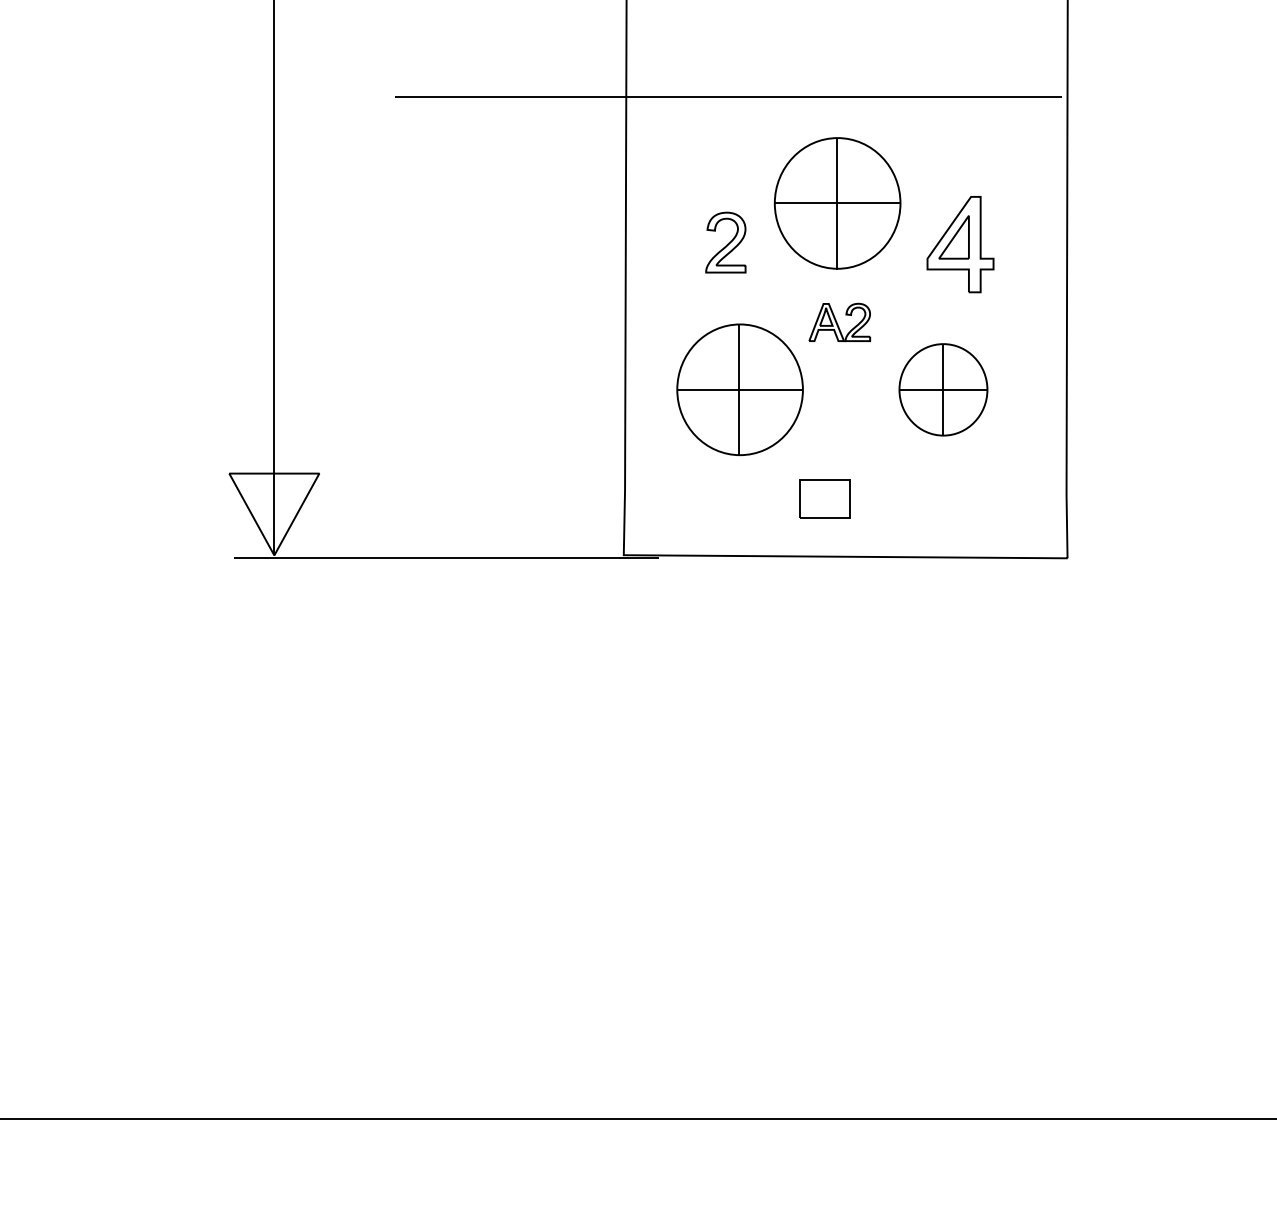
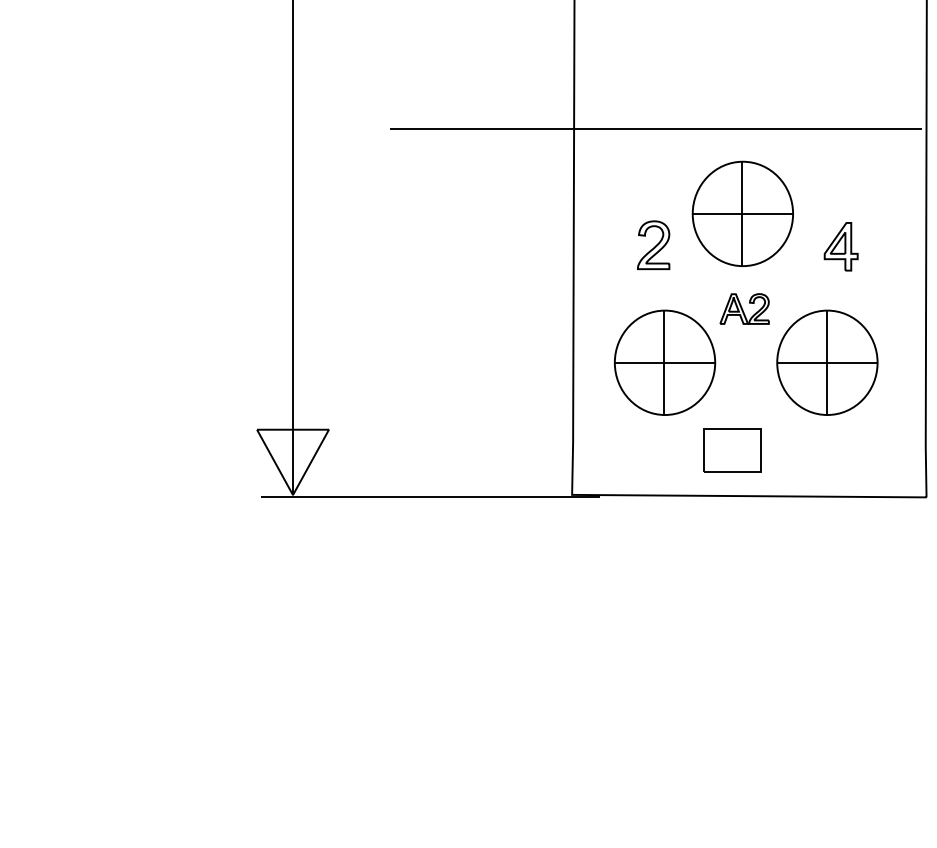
part: (960, 244) -> (841, 246), size x0.62
part: (943, 389) -> (827, 362), size x1.43
part: (824, 498) -> (732, 449), size x1.43

